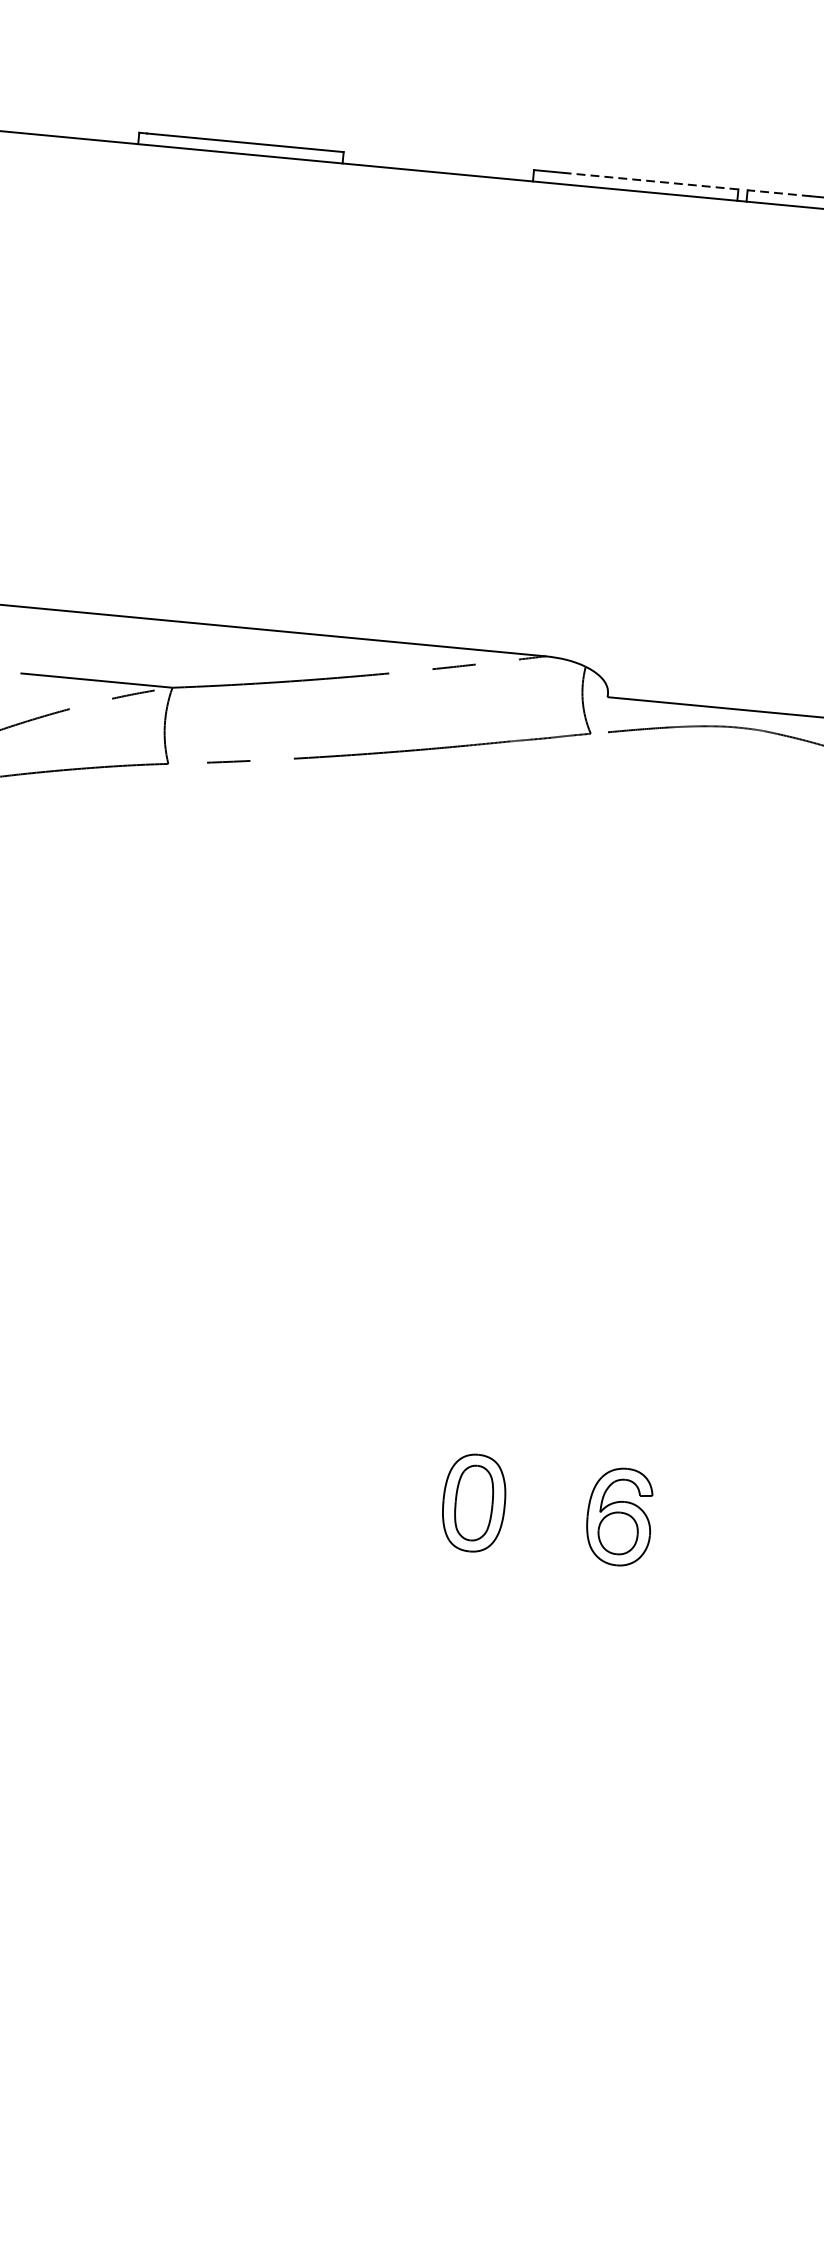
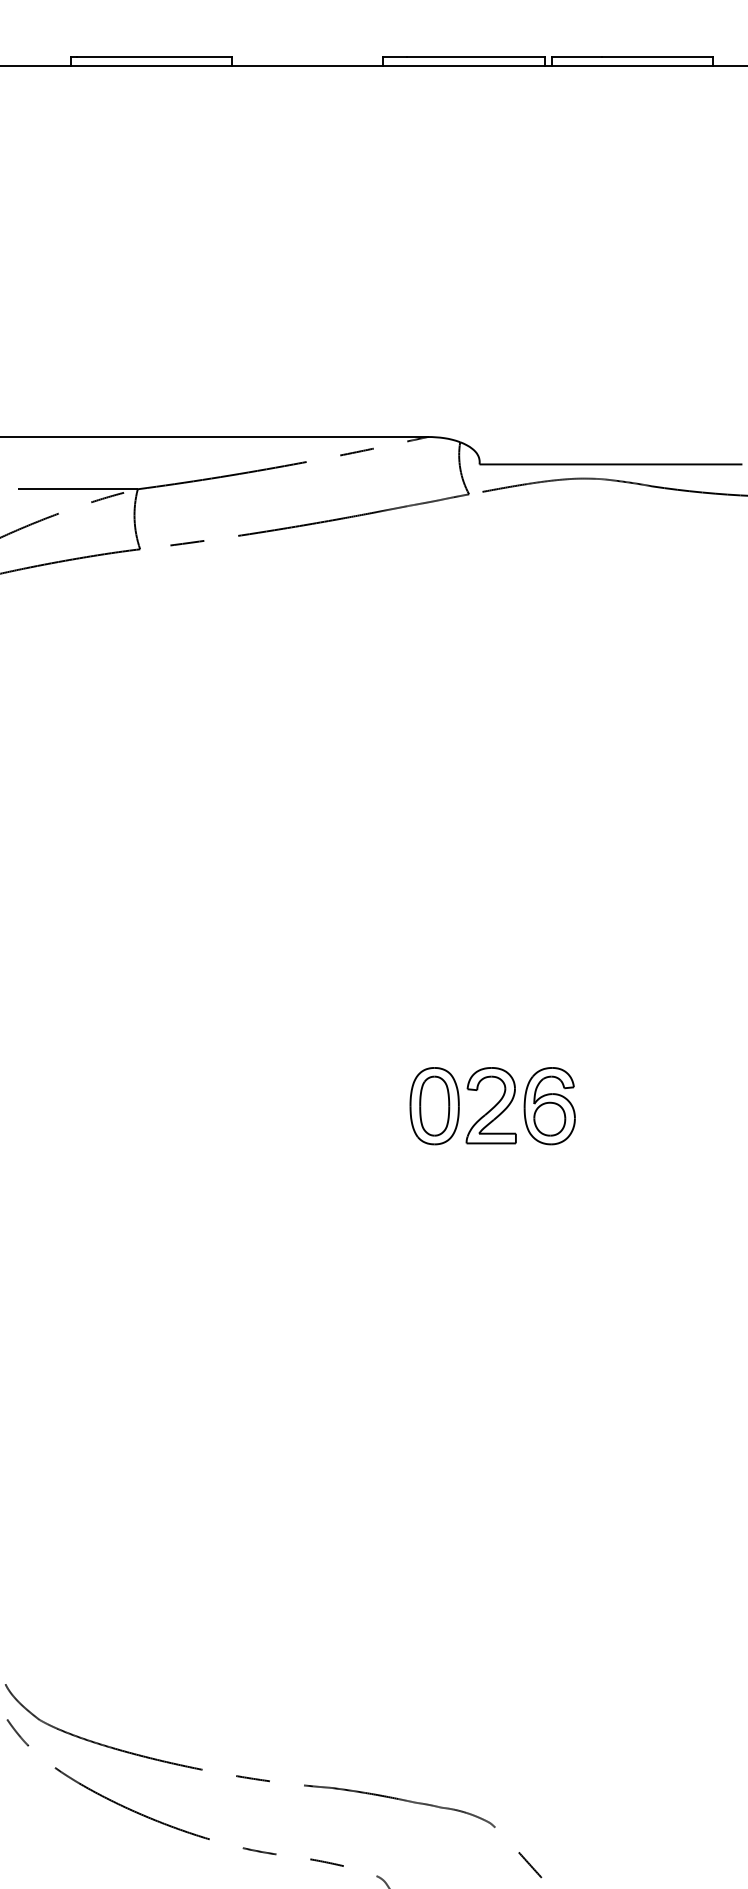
line: (651, 180) -> (475, 56), dashed -> solid
line: (778, 193) -> (576, 56), dashed -> solid
part: (544, 1508) -> (490, 1105), added

